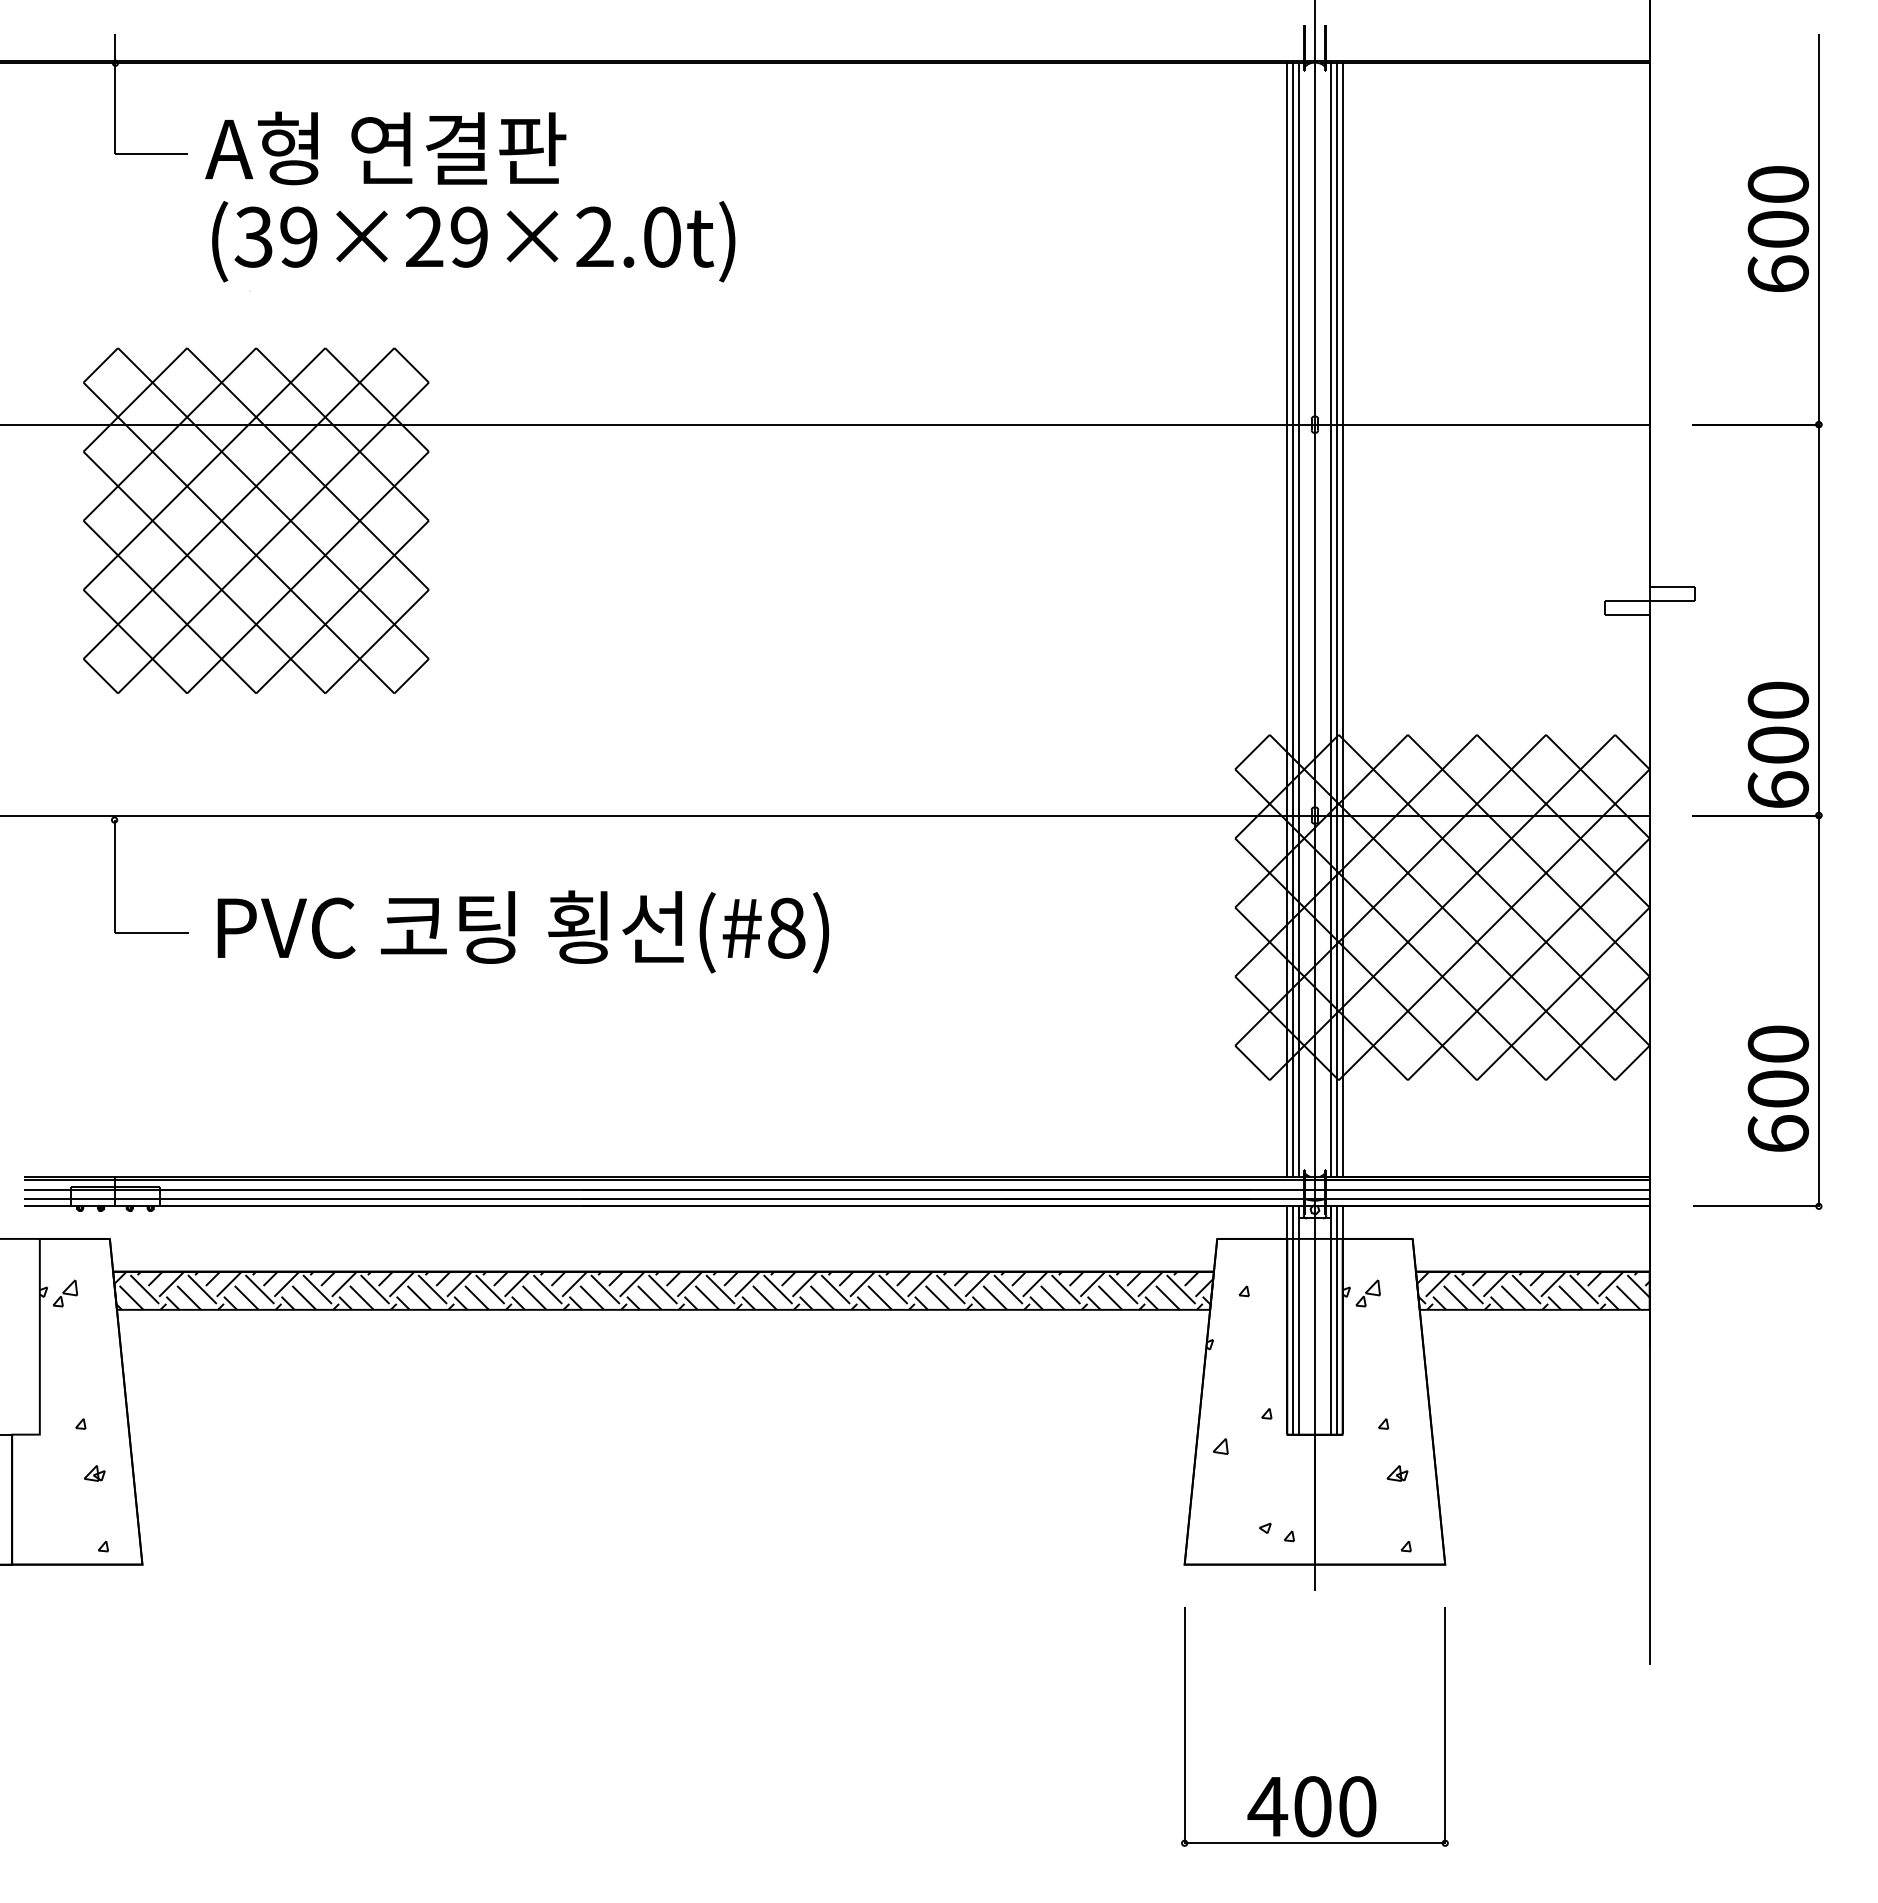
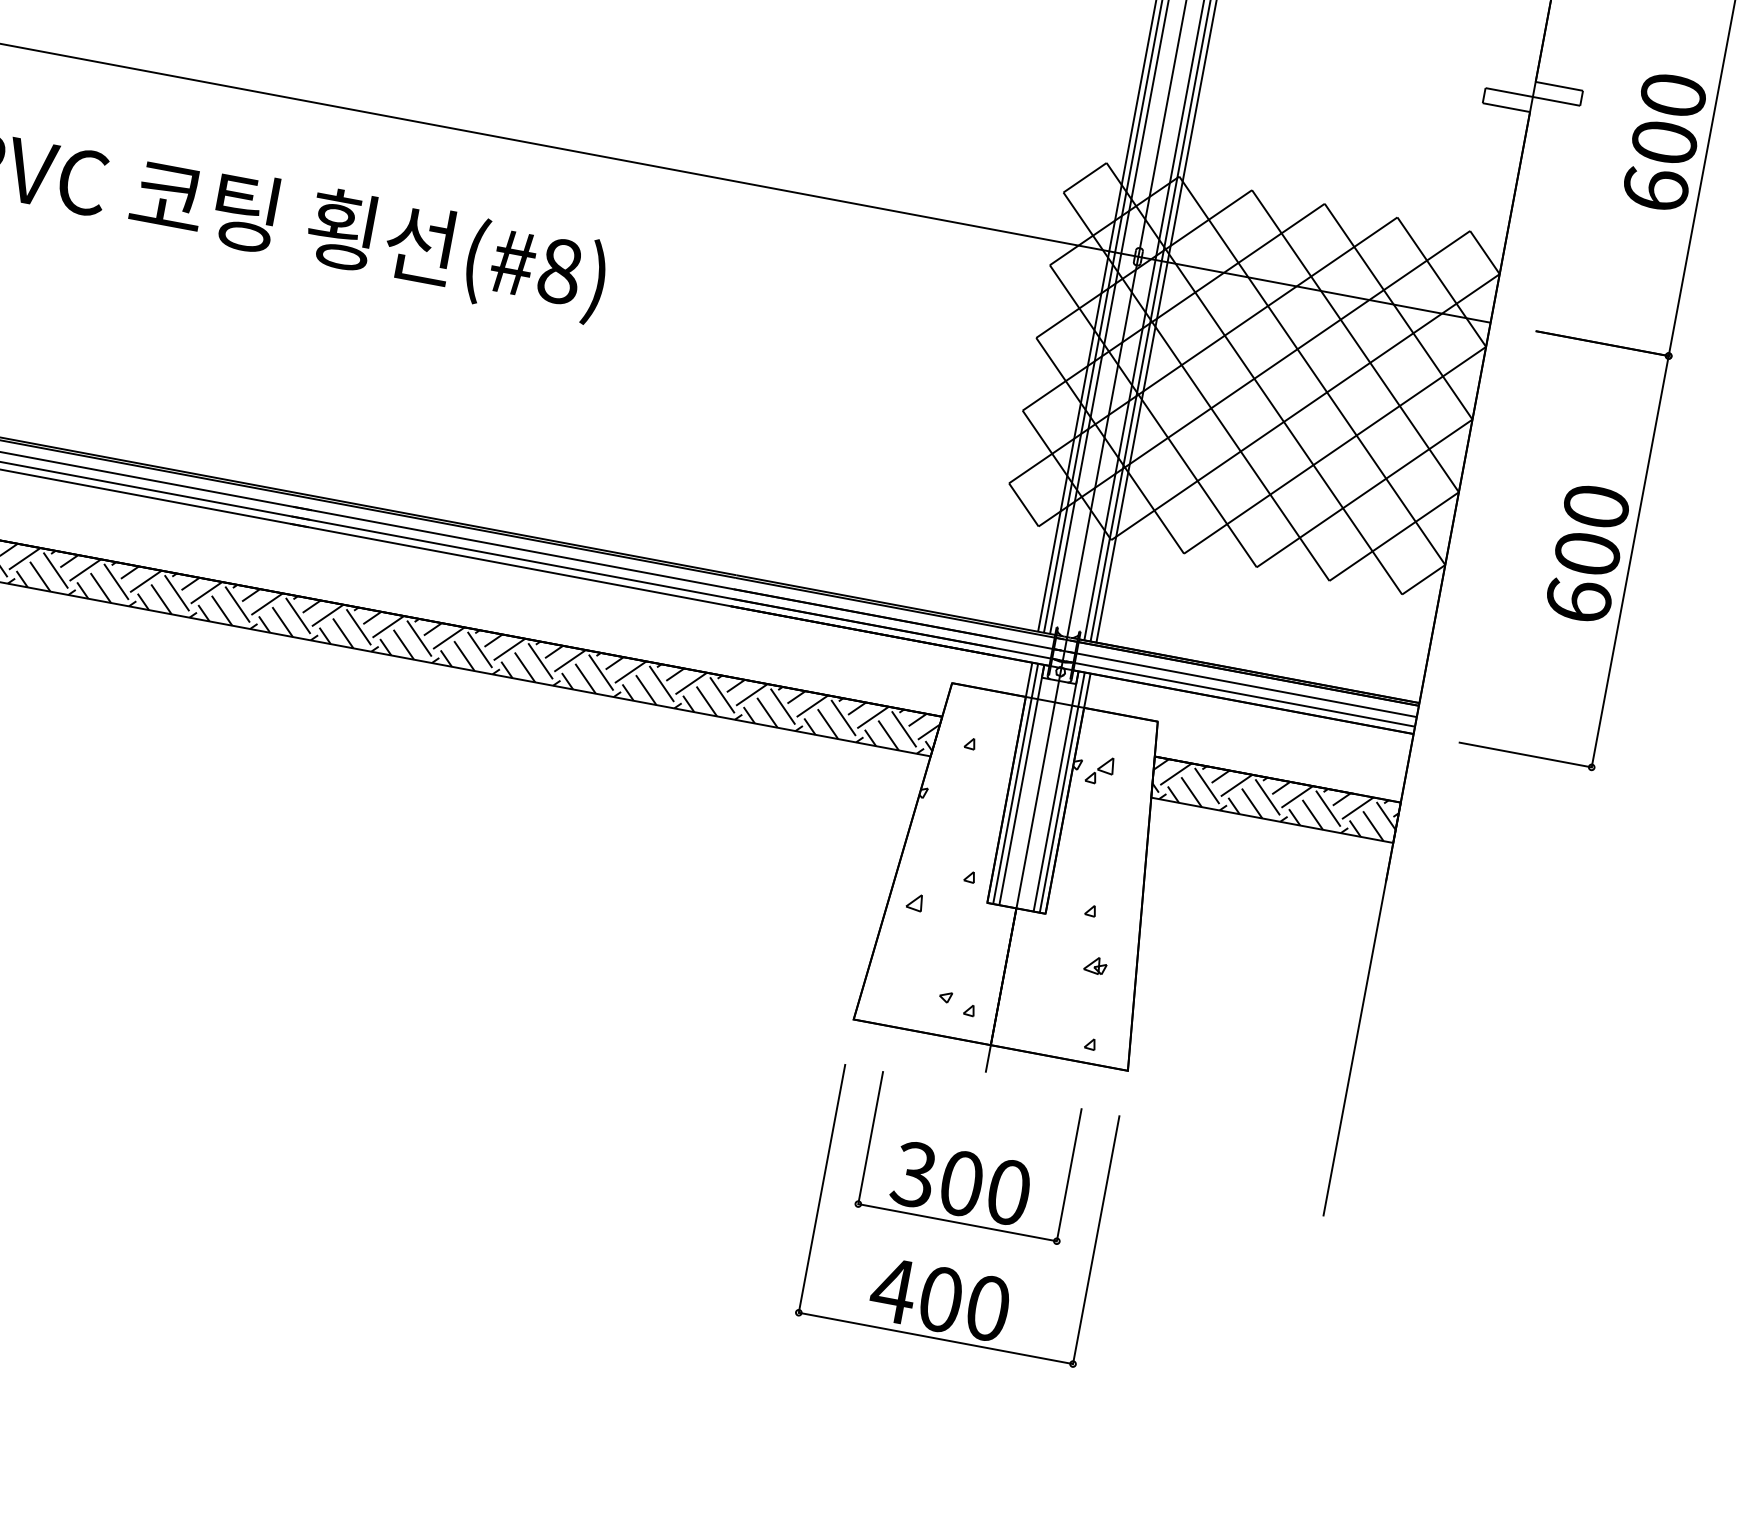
text: (1777, 744) -> (1663, 141), moved
text: (1777, 1088) -> (1586, 553), moved
part: (1314, 1671) -> (969, 1157), added

